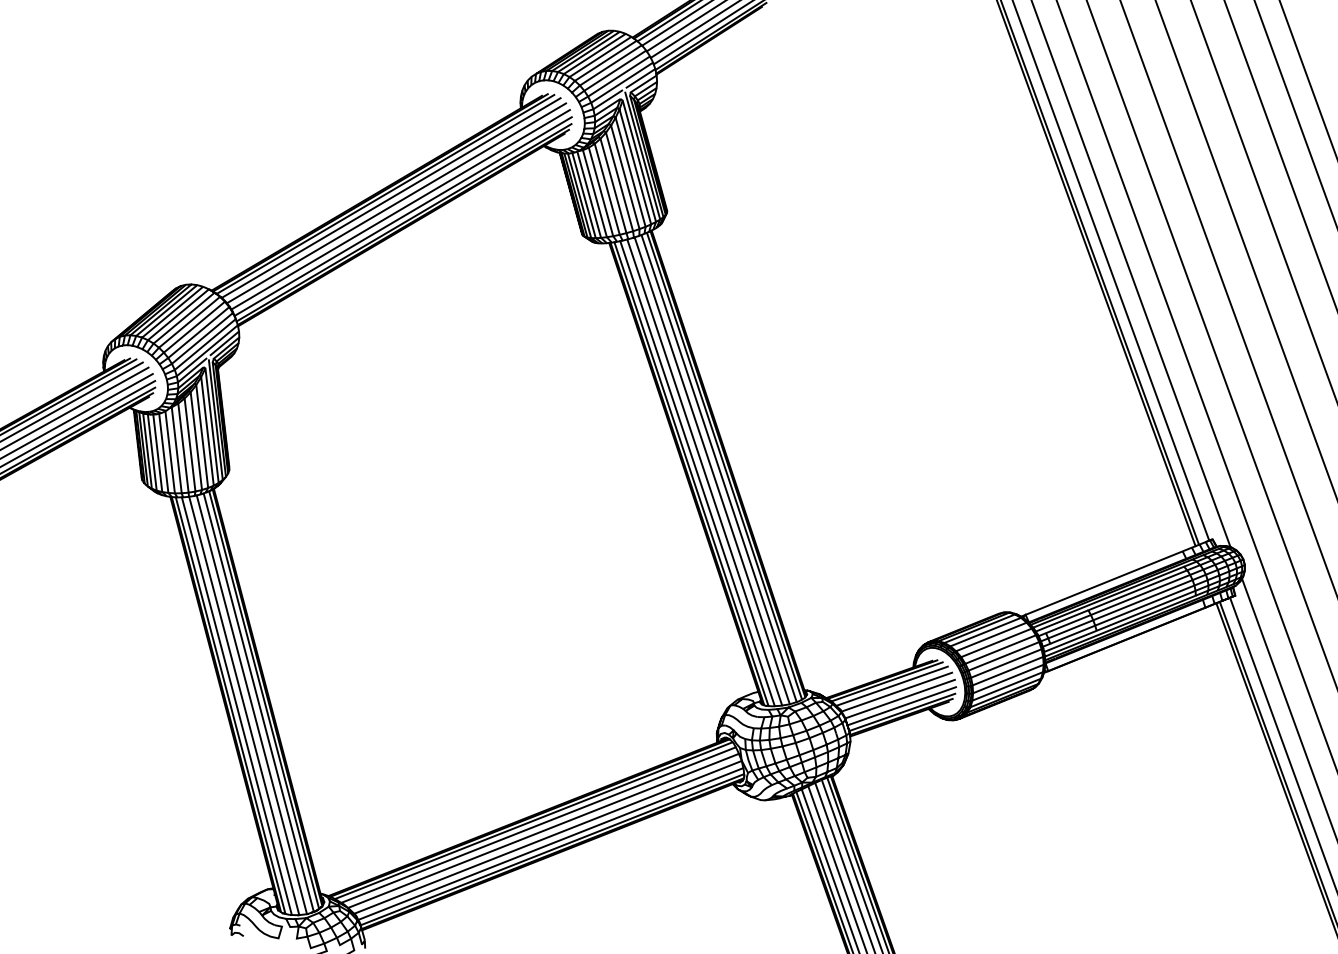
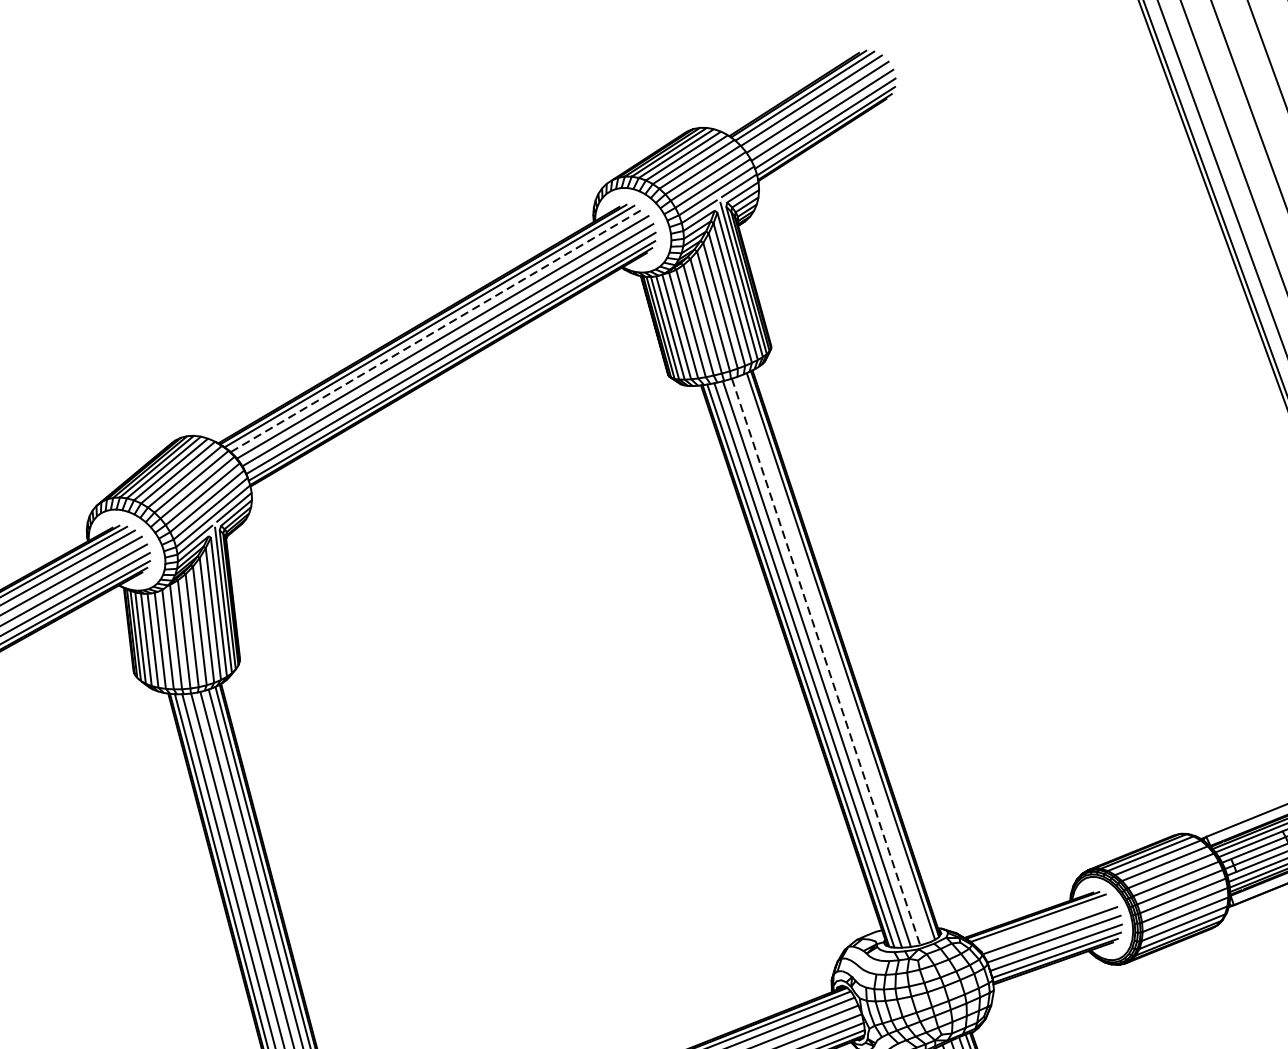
line: (391, 198) -> (436, 331), solid -> dashed
line: (718, 468) -> (833, 659), removed
line: (712, 471) -> (826, 662), solid -> dashed
line: (891, 685) -> (1043, 922), removed

